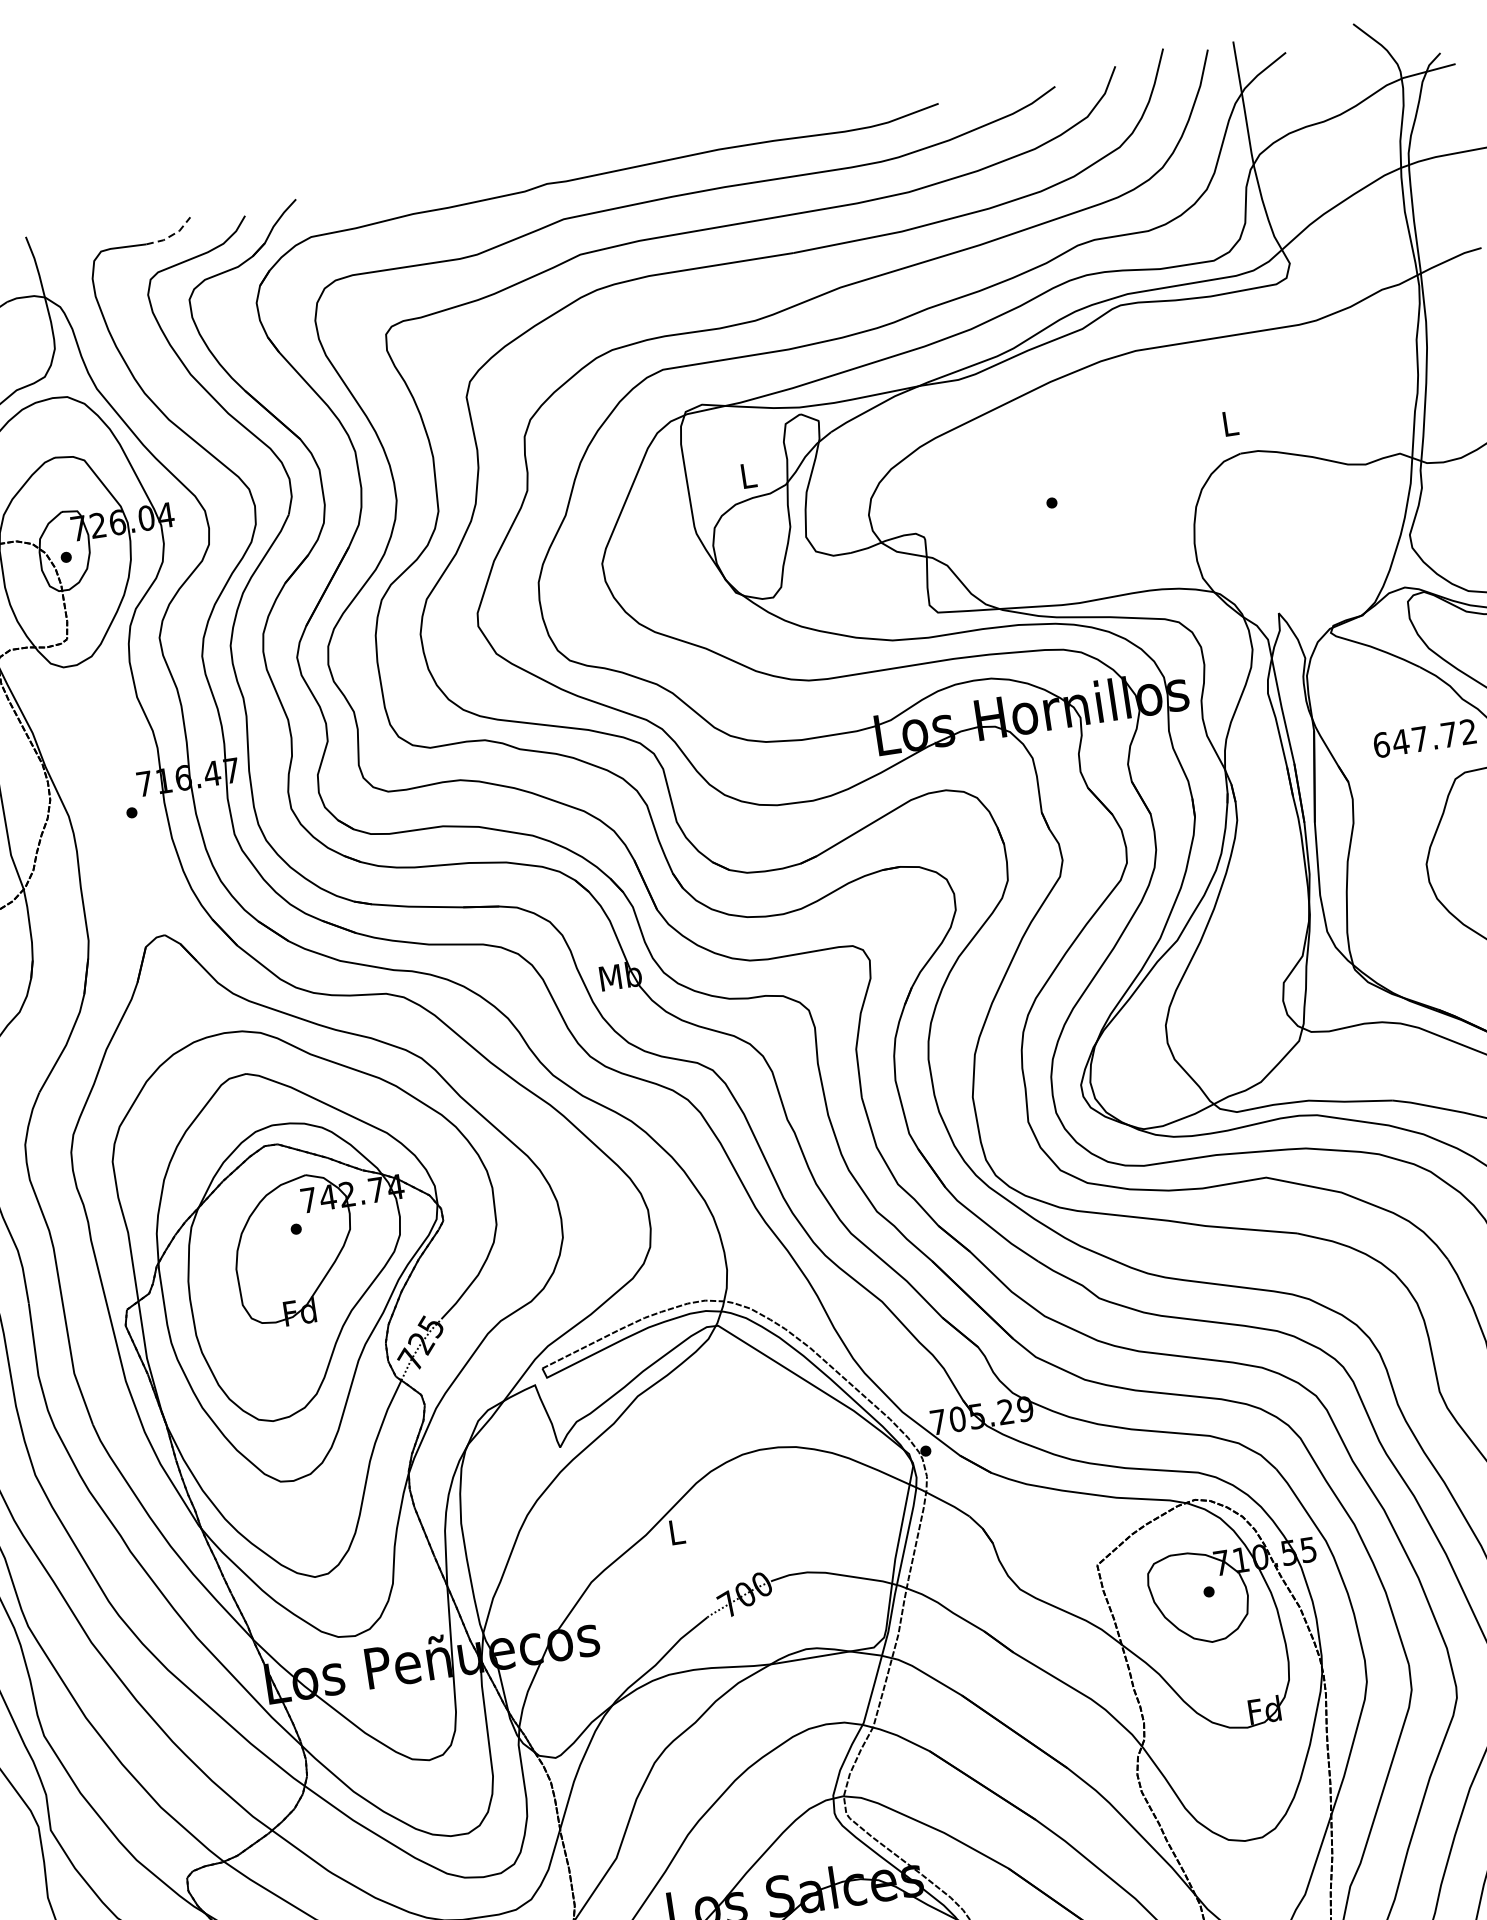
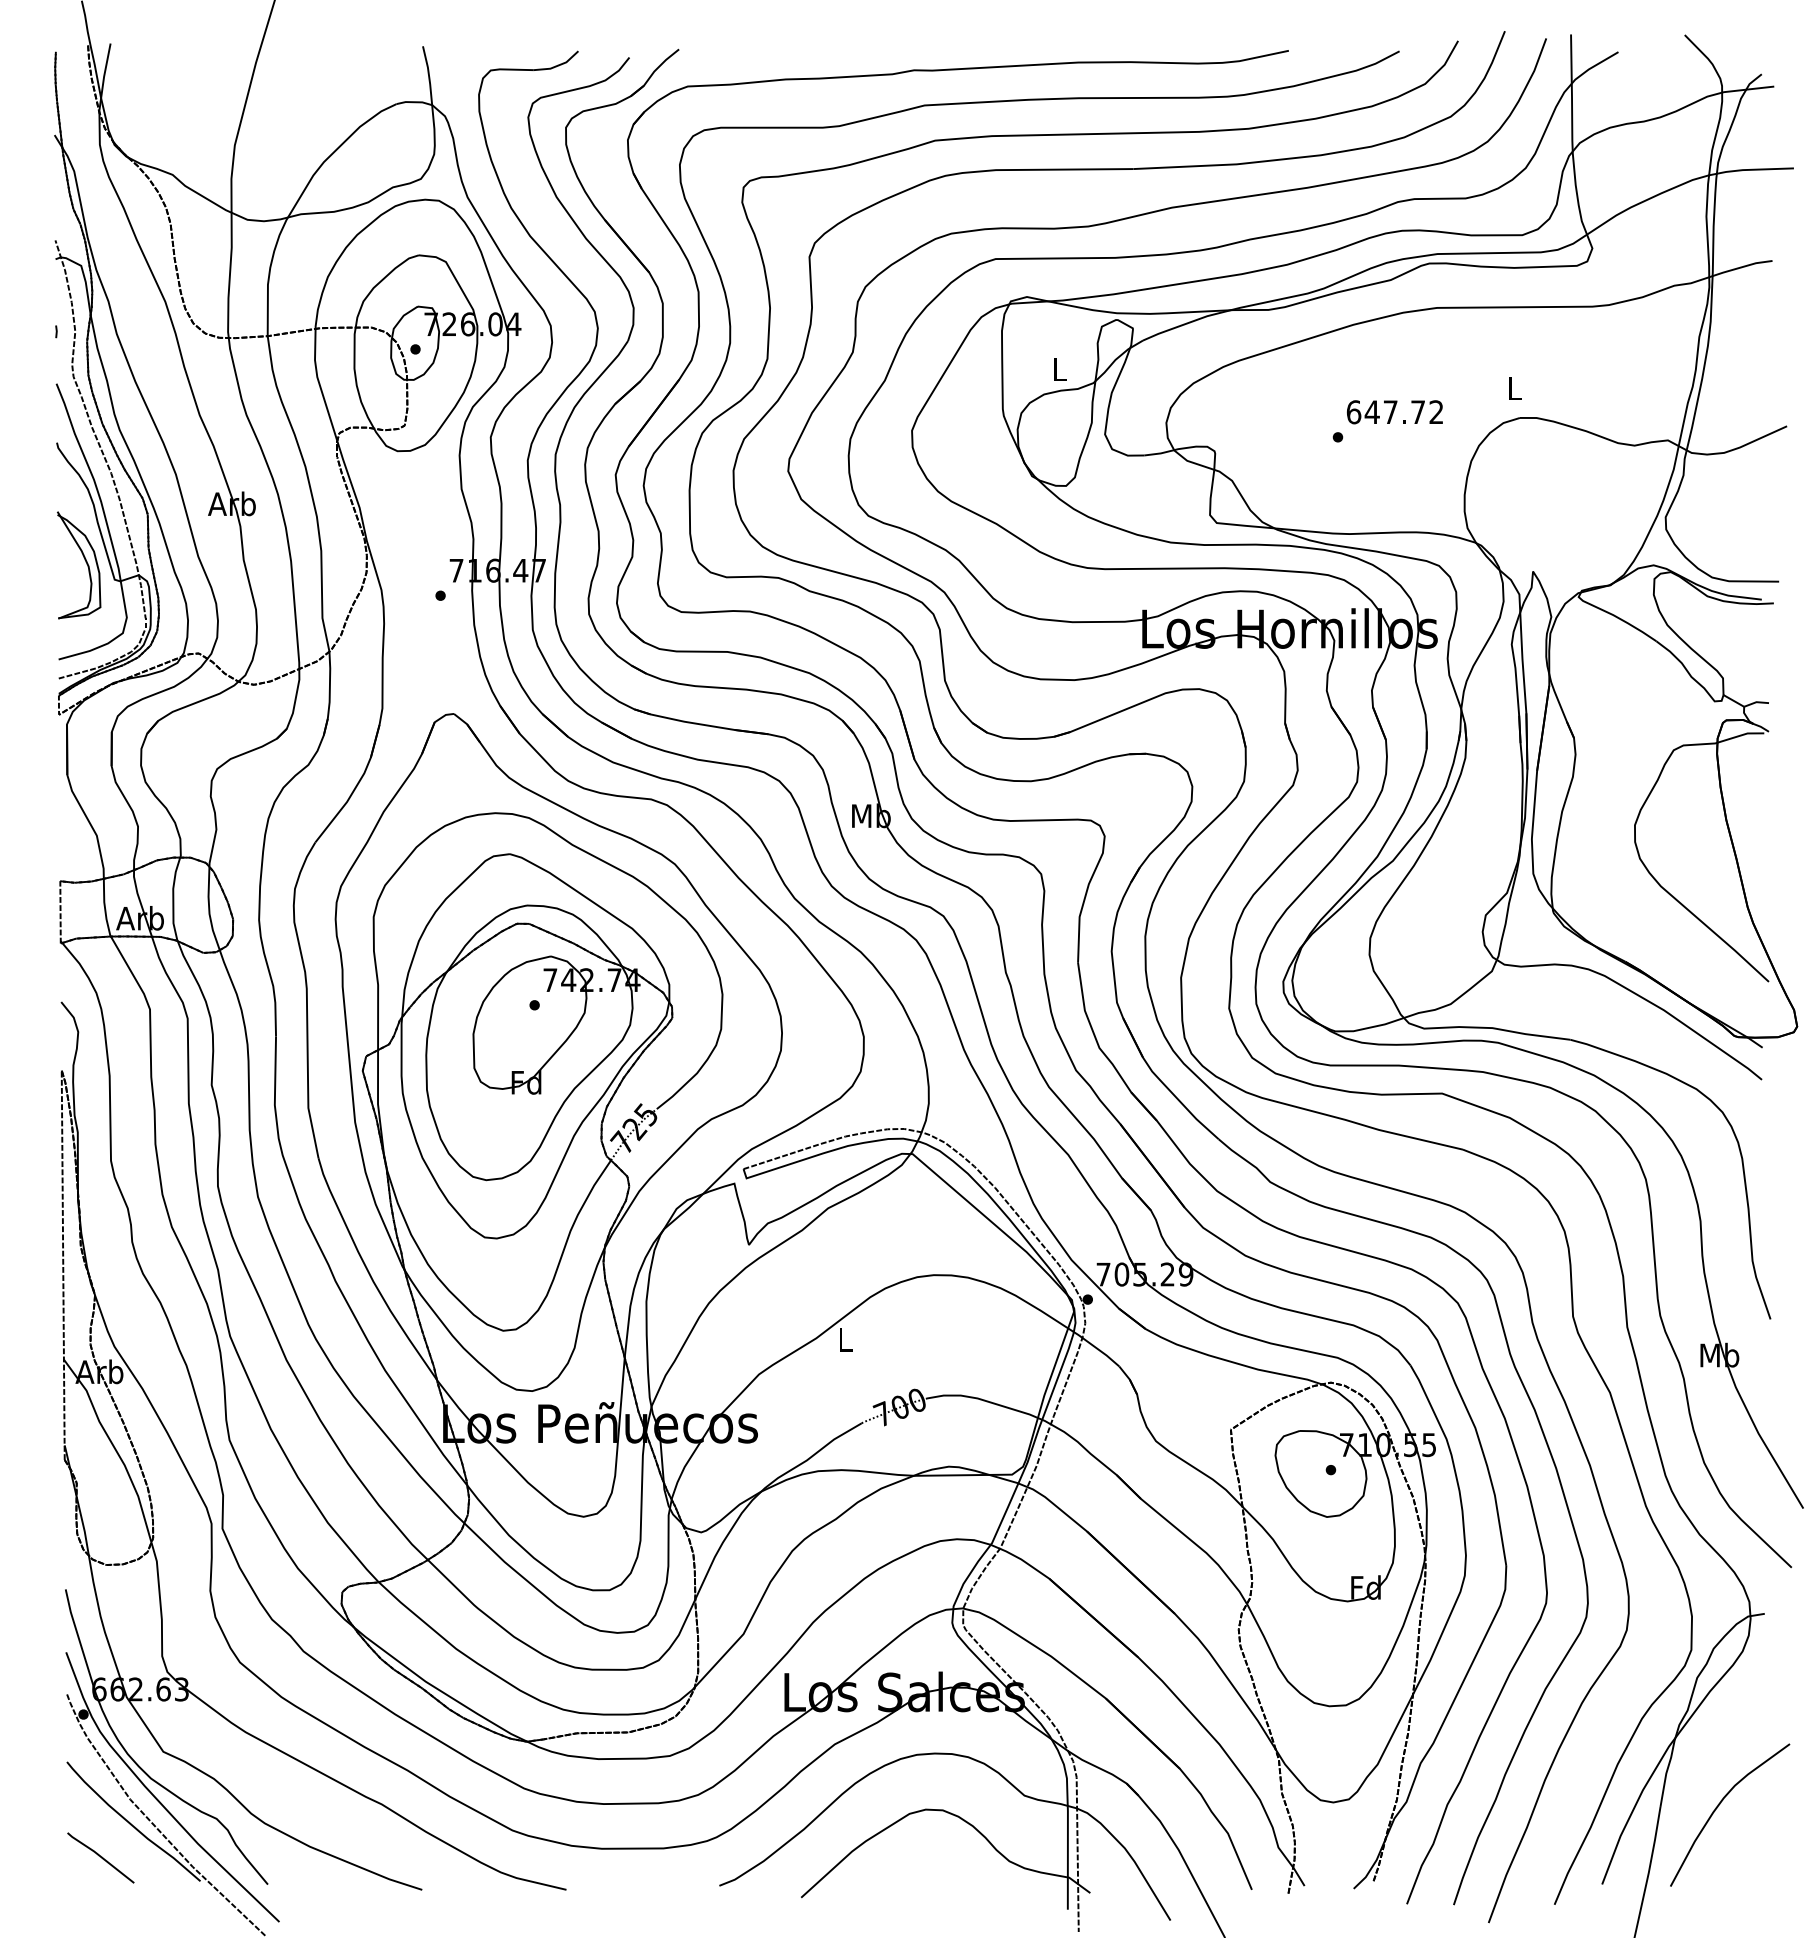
line: (171, 235) -> (558, 65), dashed -> solid
text: (1424, 738) -> (1394, 412), moved

